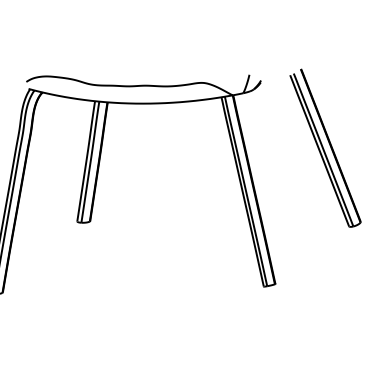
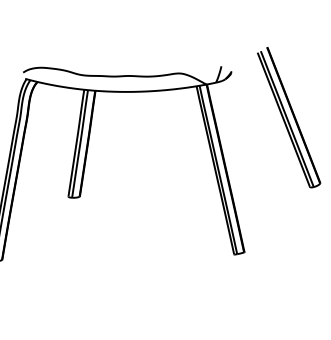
part: (326, 148) -> (289, 117), moved

